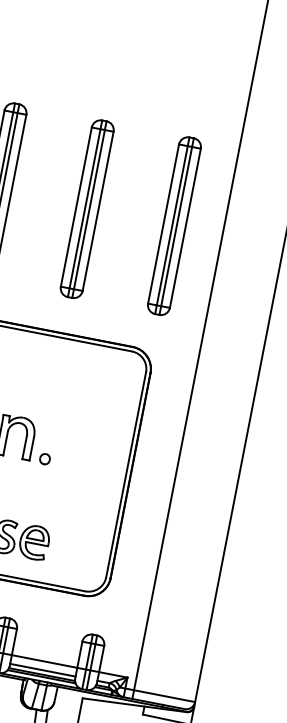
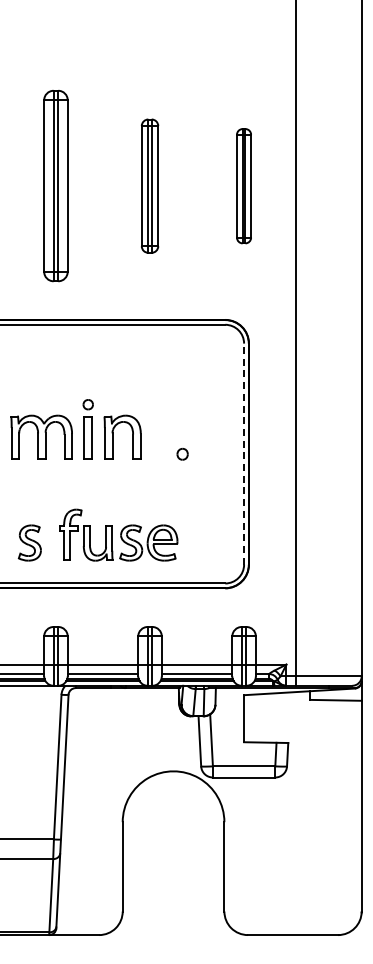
part: (86, 209) -> (149, 186), size x0.7
part: (173, 226) -> (243, 186), size x0.6
part: (44, 459) -> (182, 454), moved
line: (126, 475) -> (244, 454), solid -> dashed

